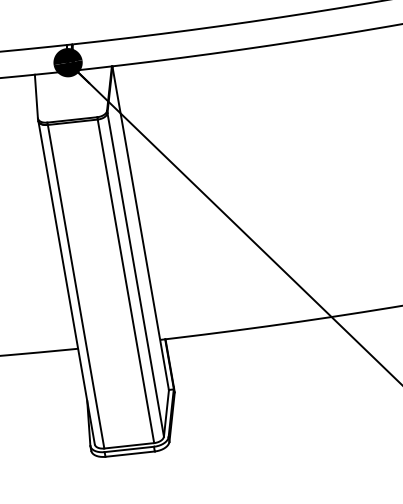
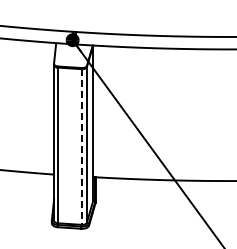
line: (125, 282) -> (81, 147), solid -> dashed

